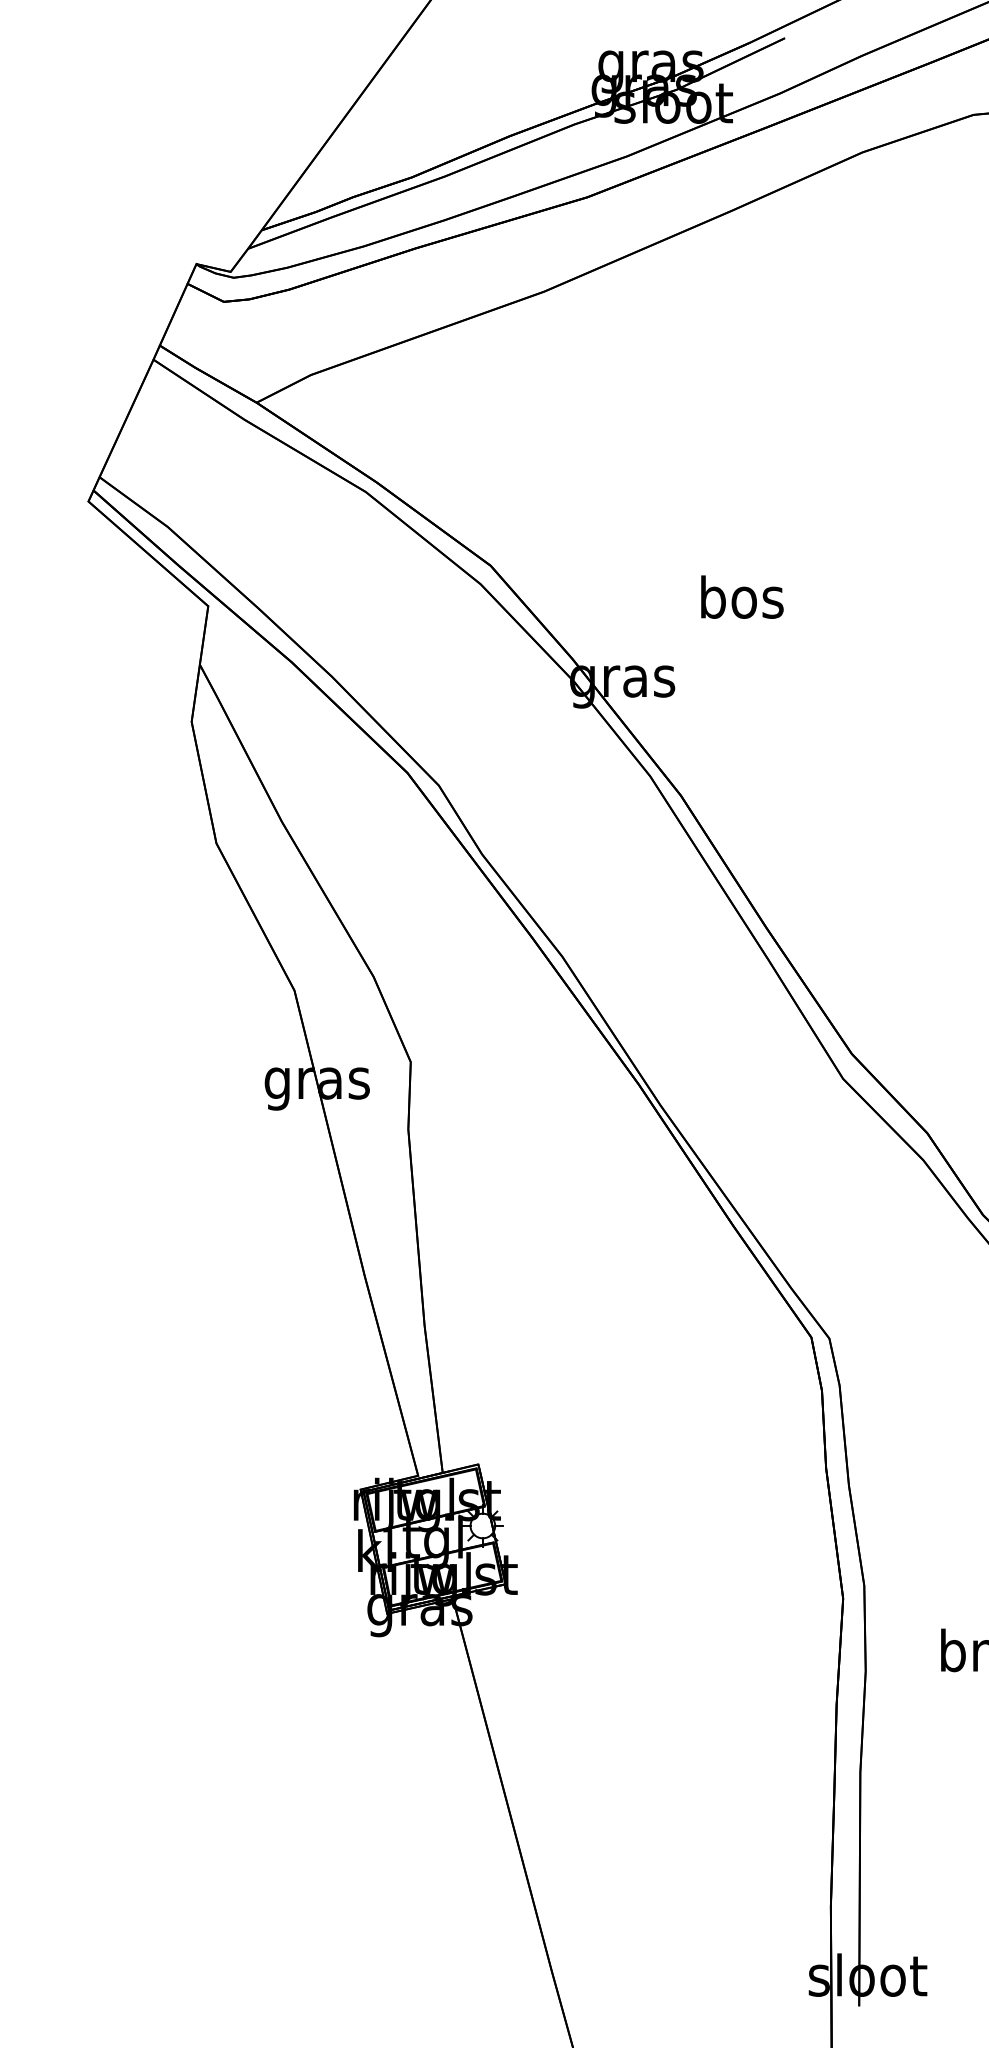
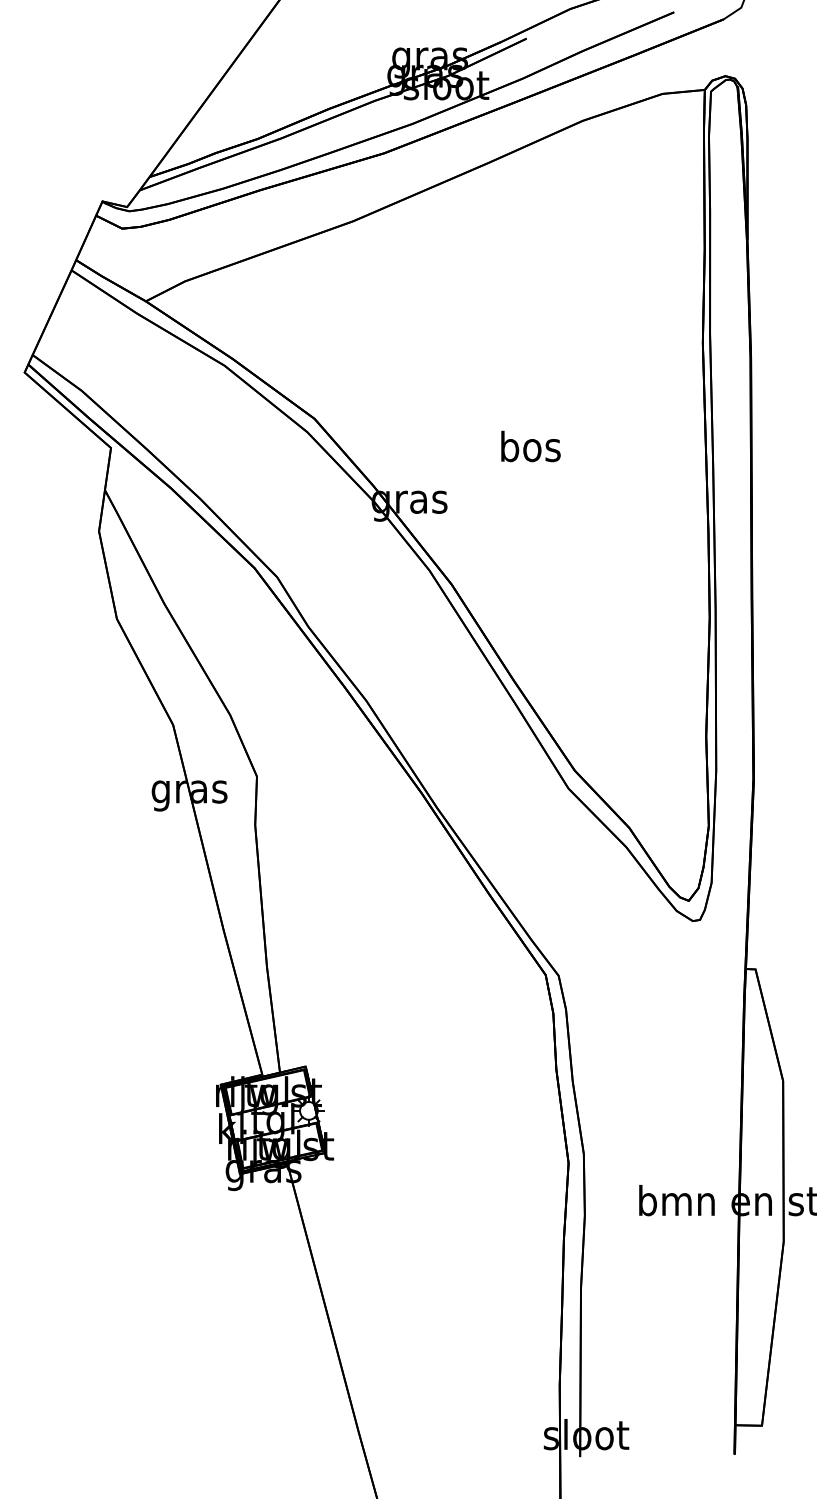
text: (741, 597) -> (530, 446), moved

